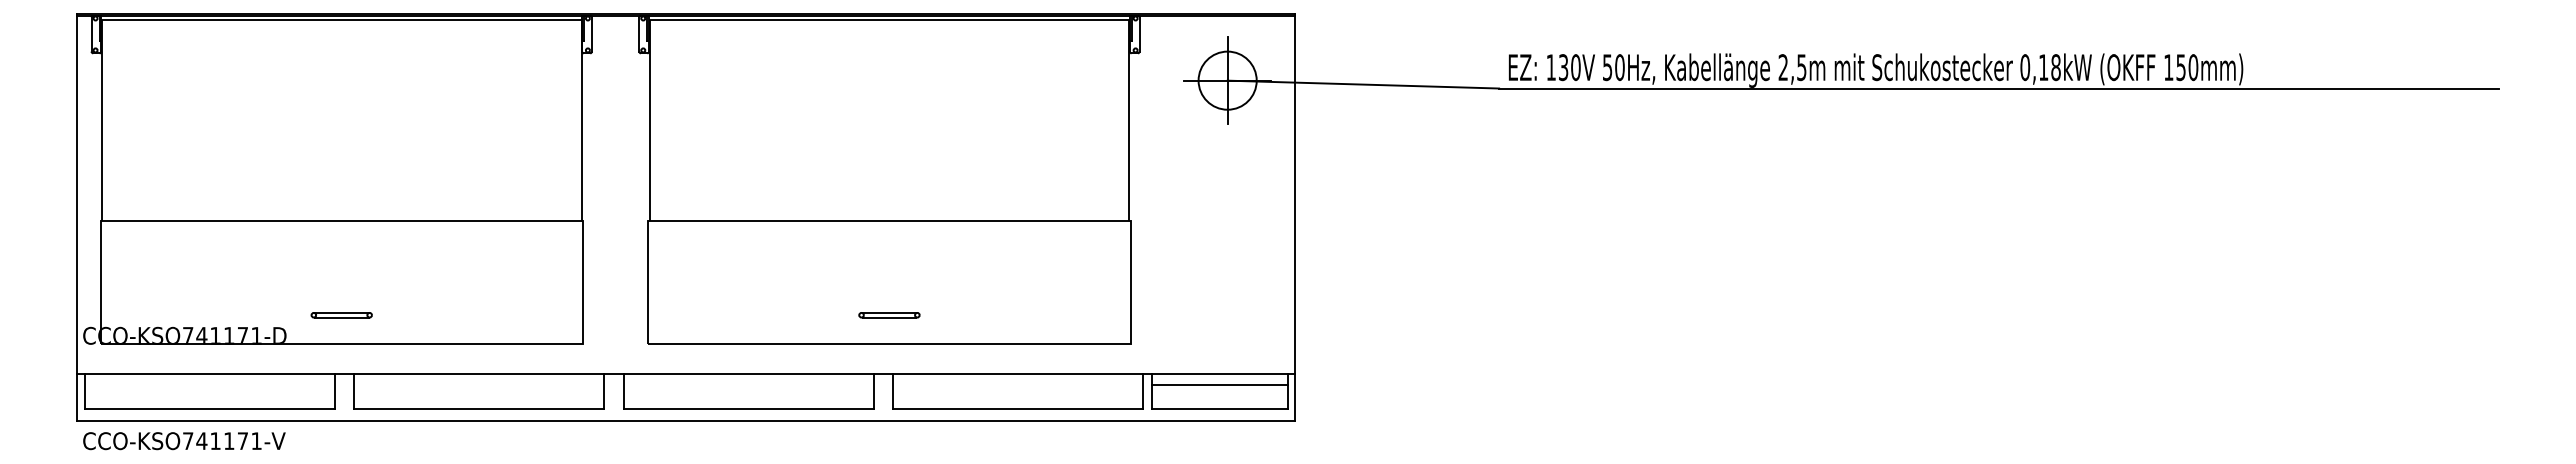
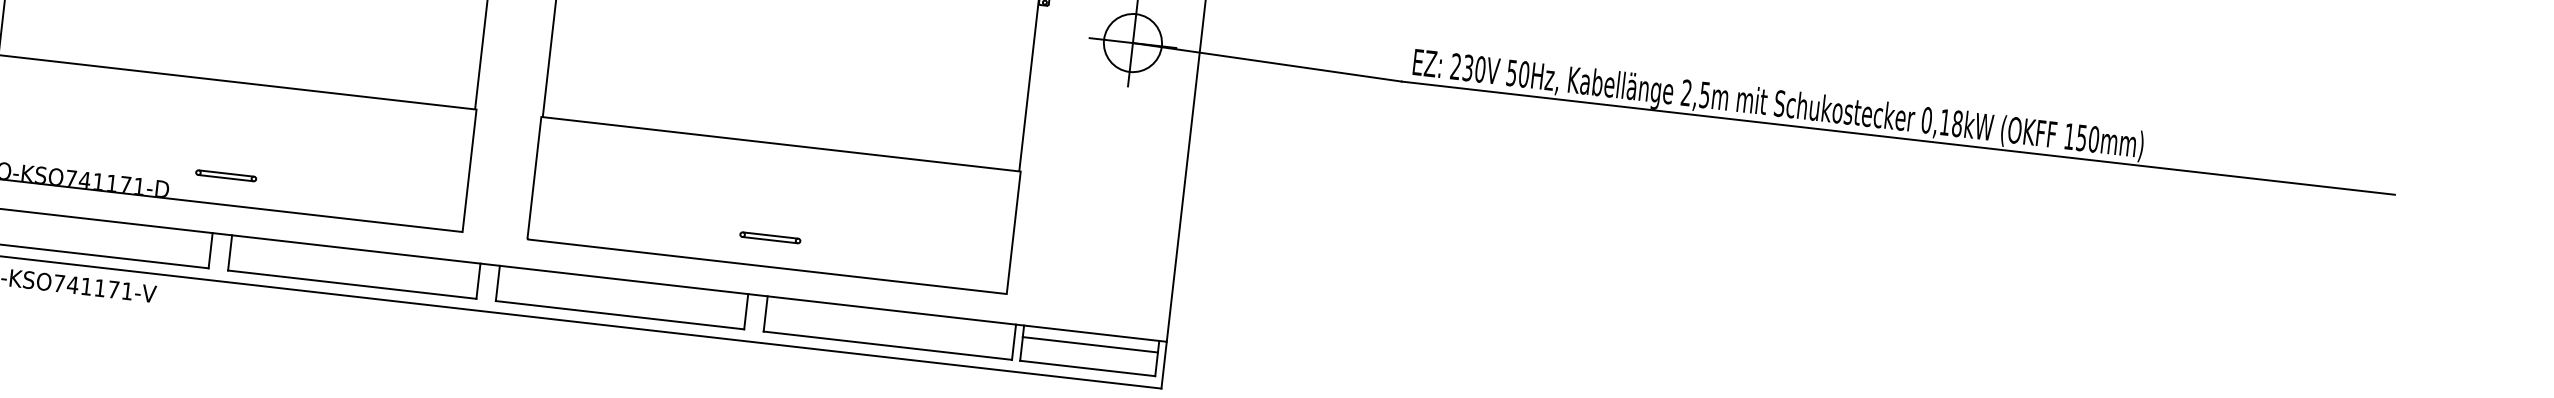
text: (1550, 67) -> (1455, 66), 130V -> 230V

